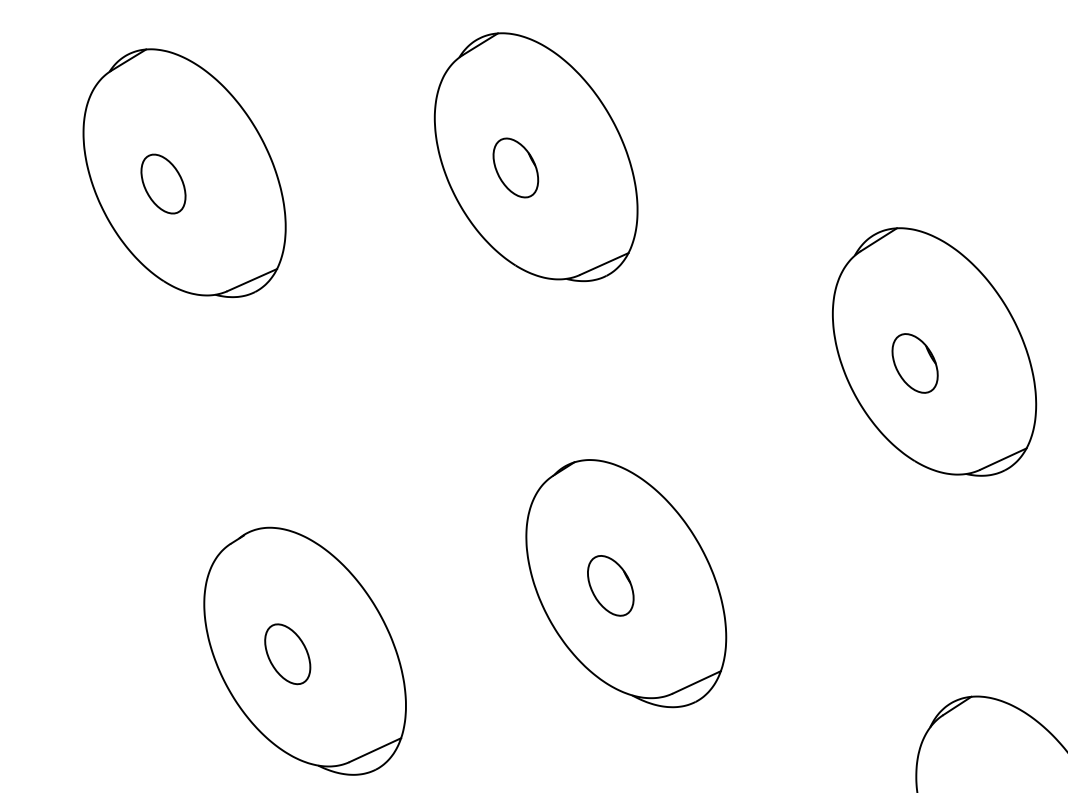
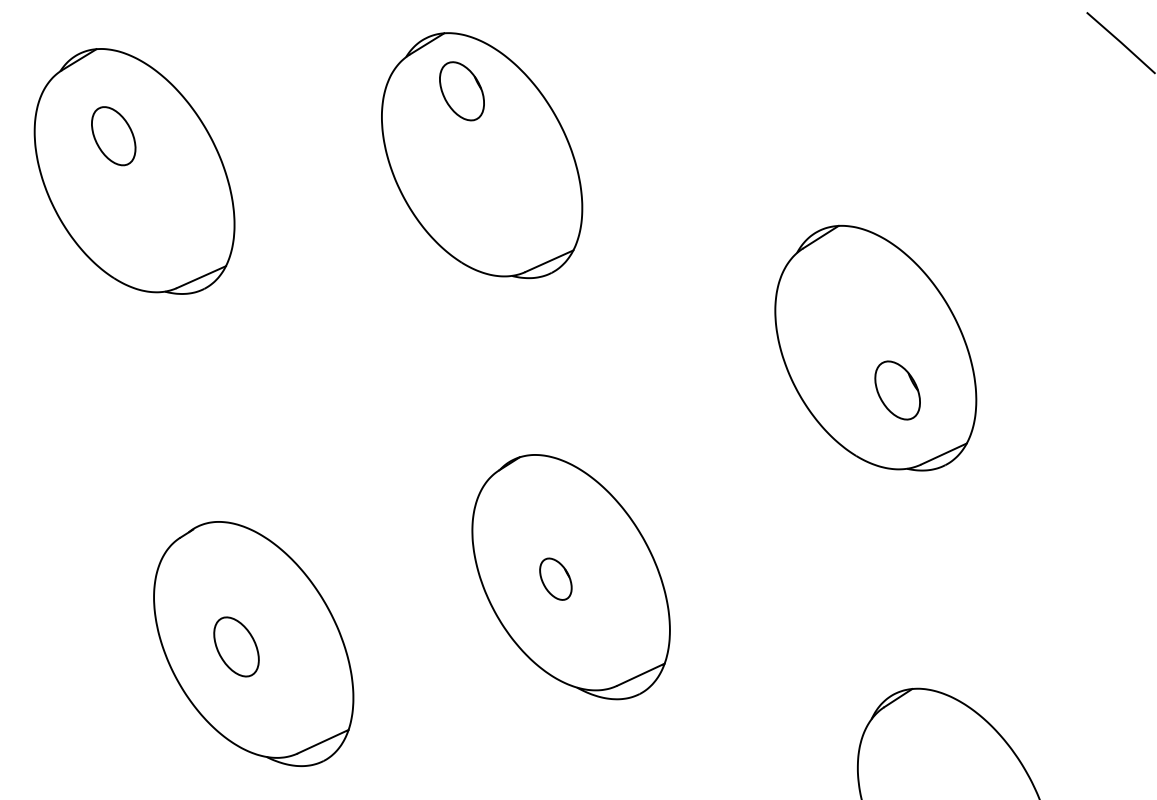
part: (515, 168) -> (461, 91), moved
part: (163, 184) -> (113, 136), moved
part: (914, 363) -> (897, 390), moved
part: (610, 585) -> (555, 578), size x0.7

